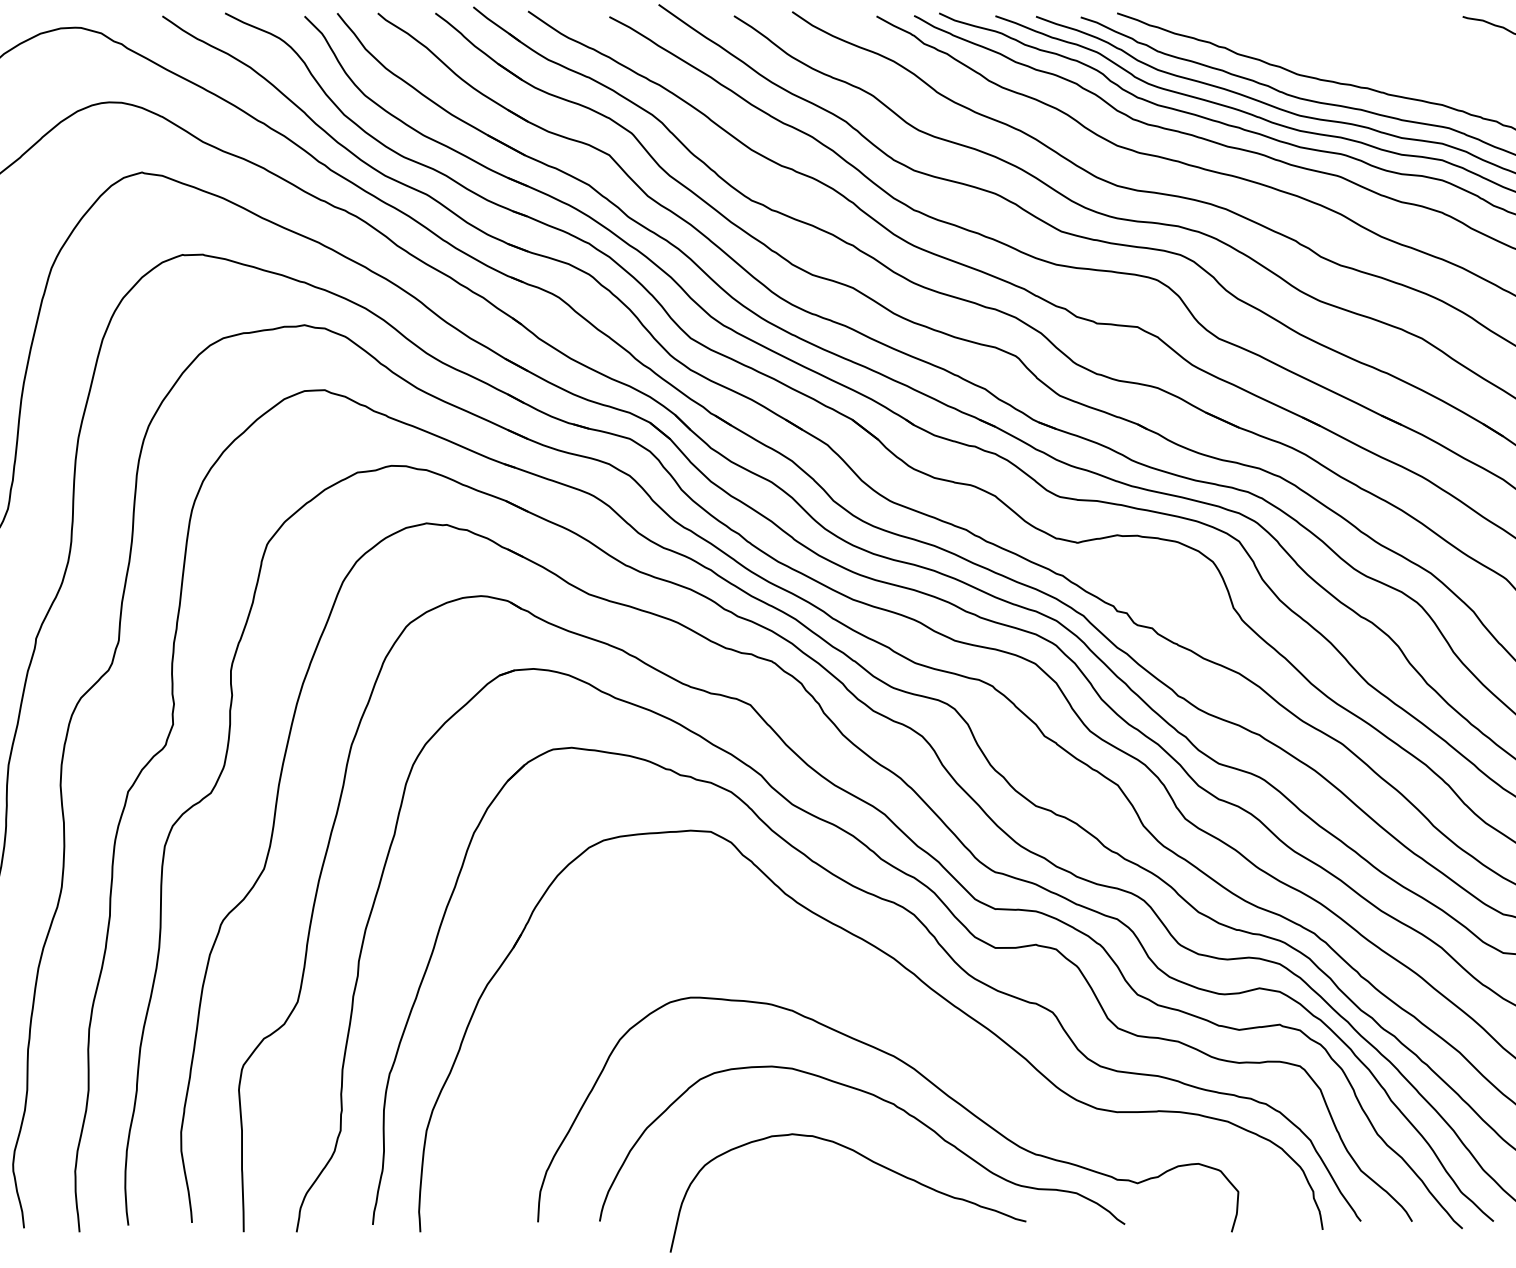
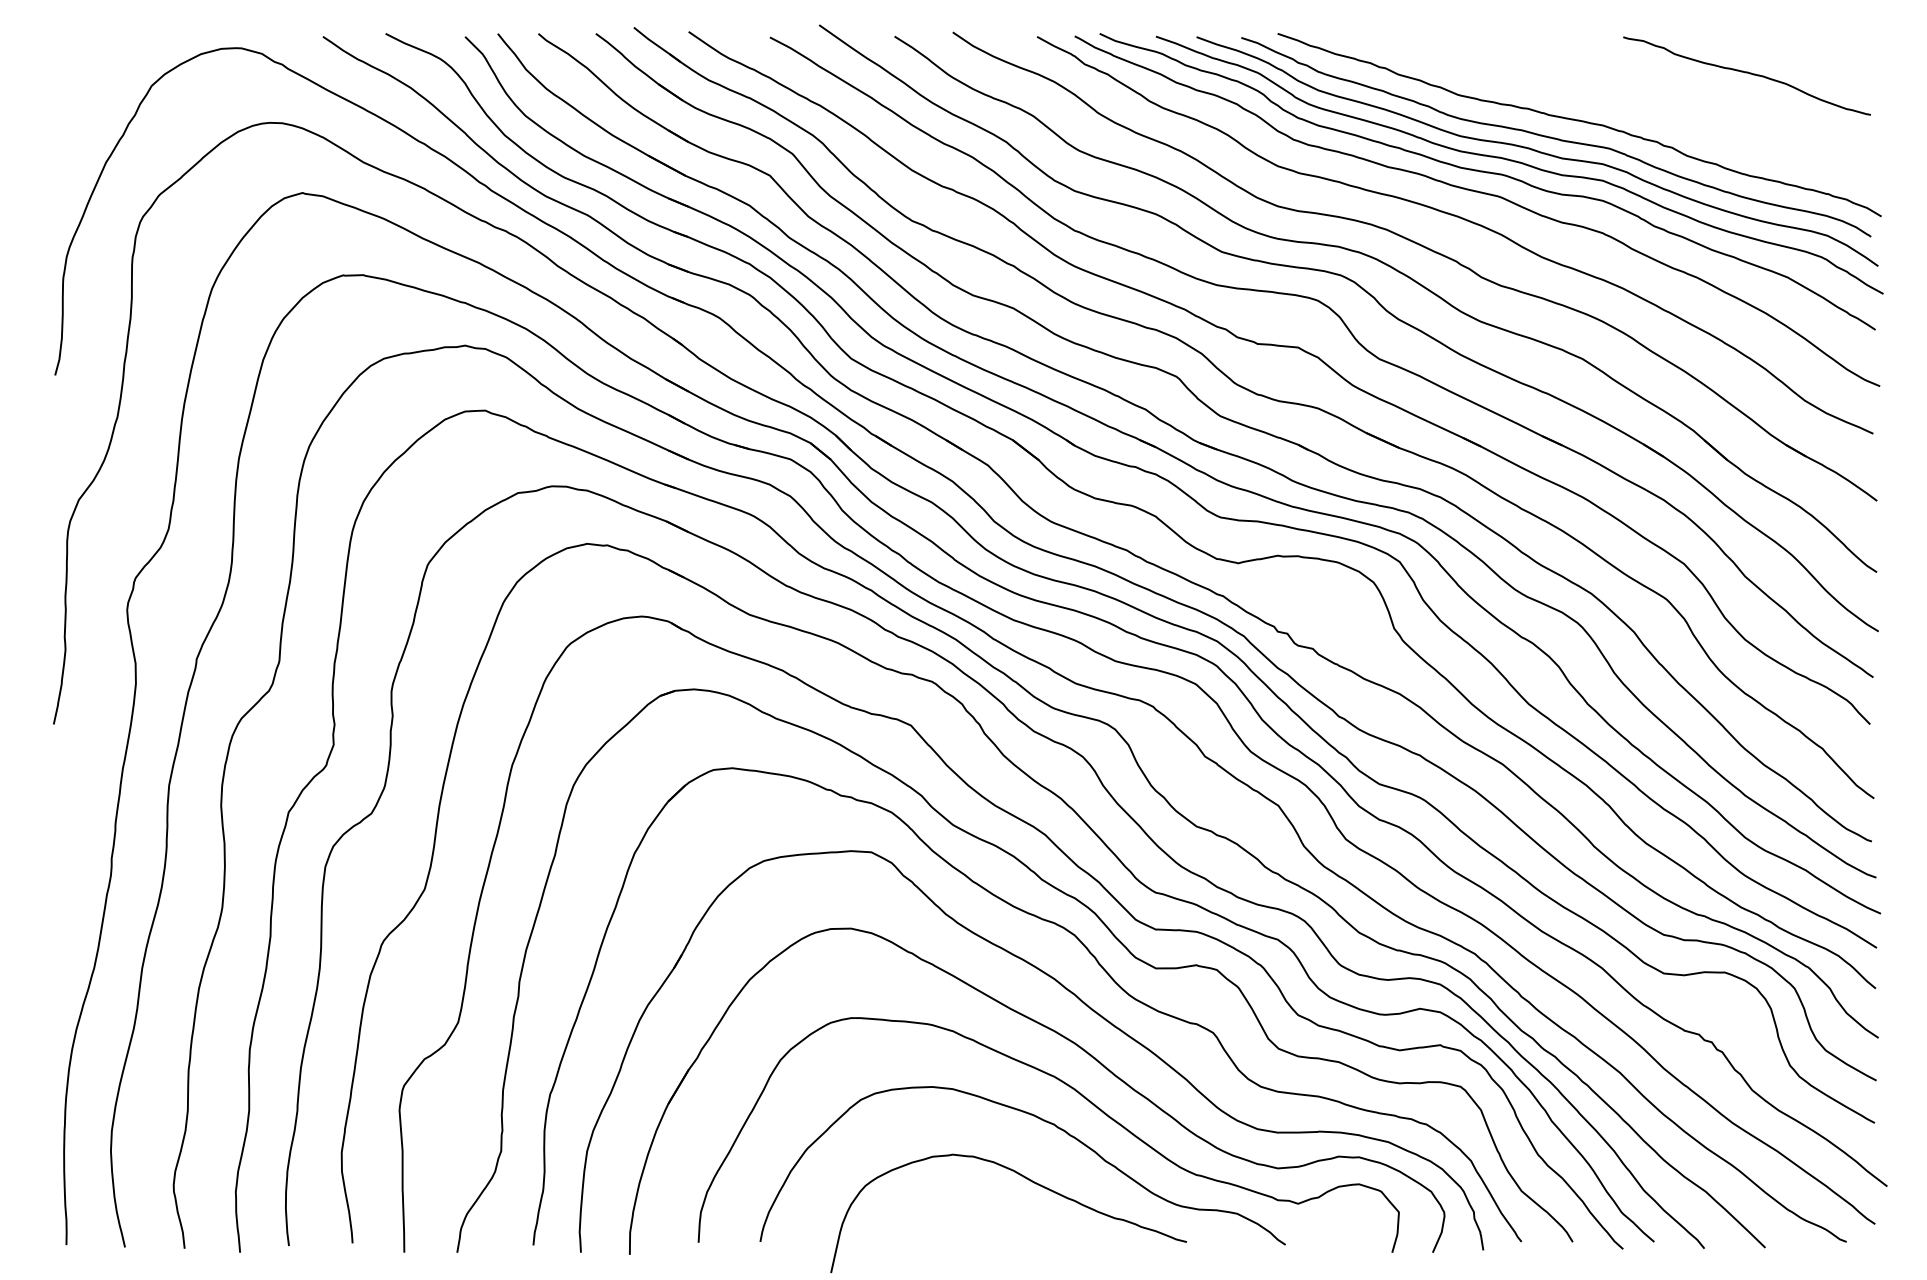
part: (906, 1020) -> (1067, 1040), added

